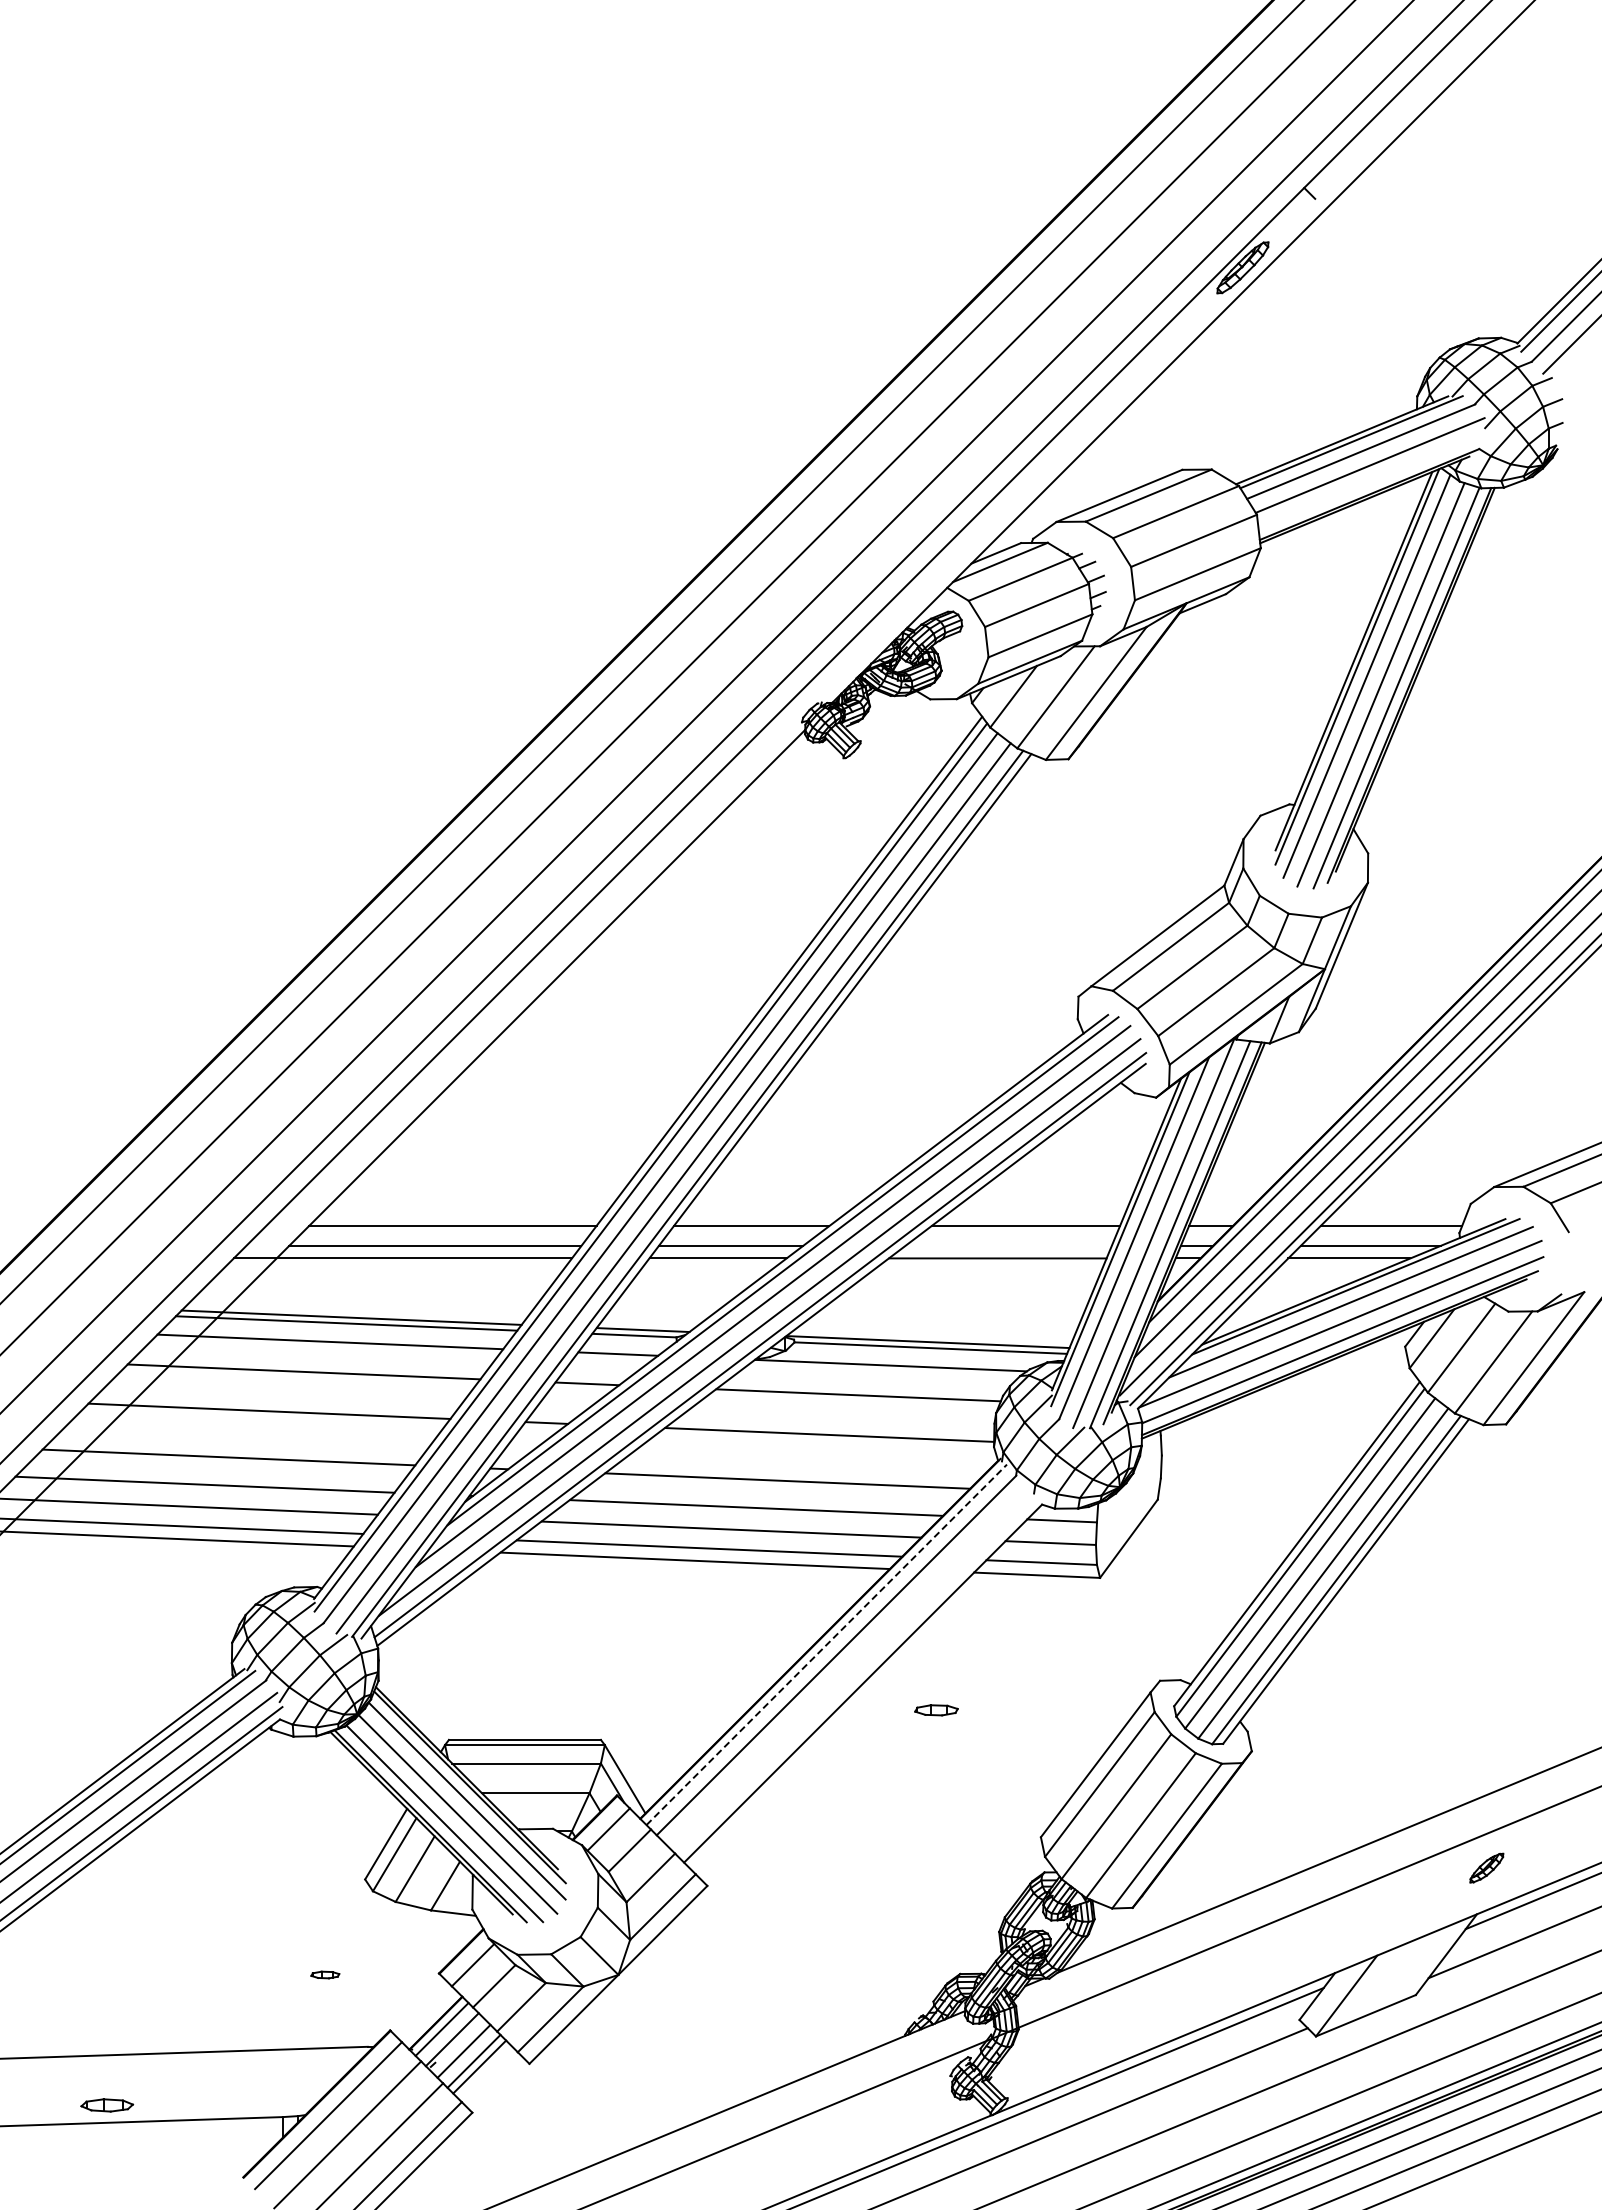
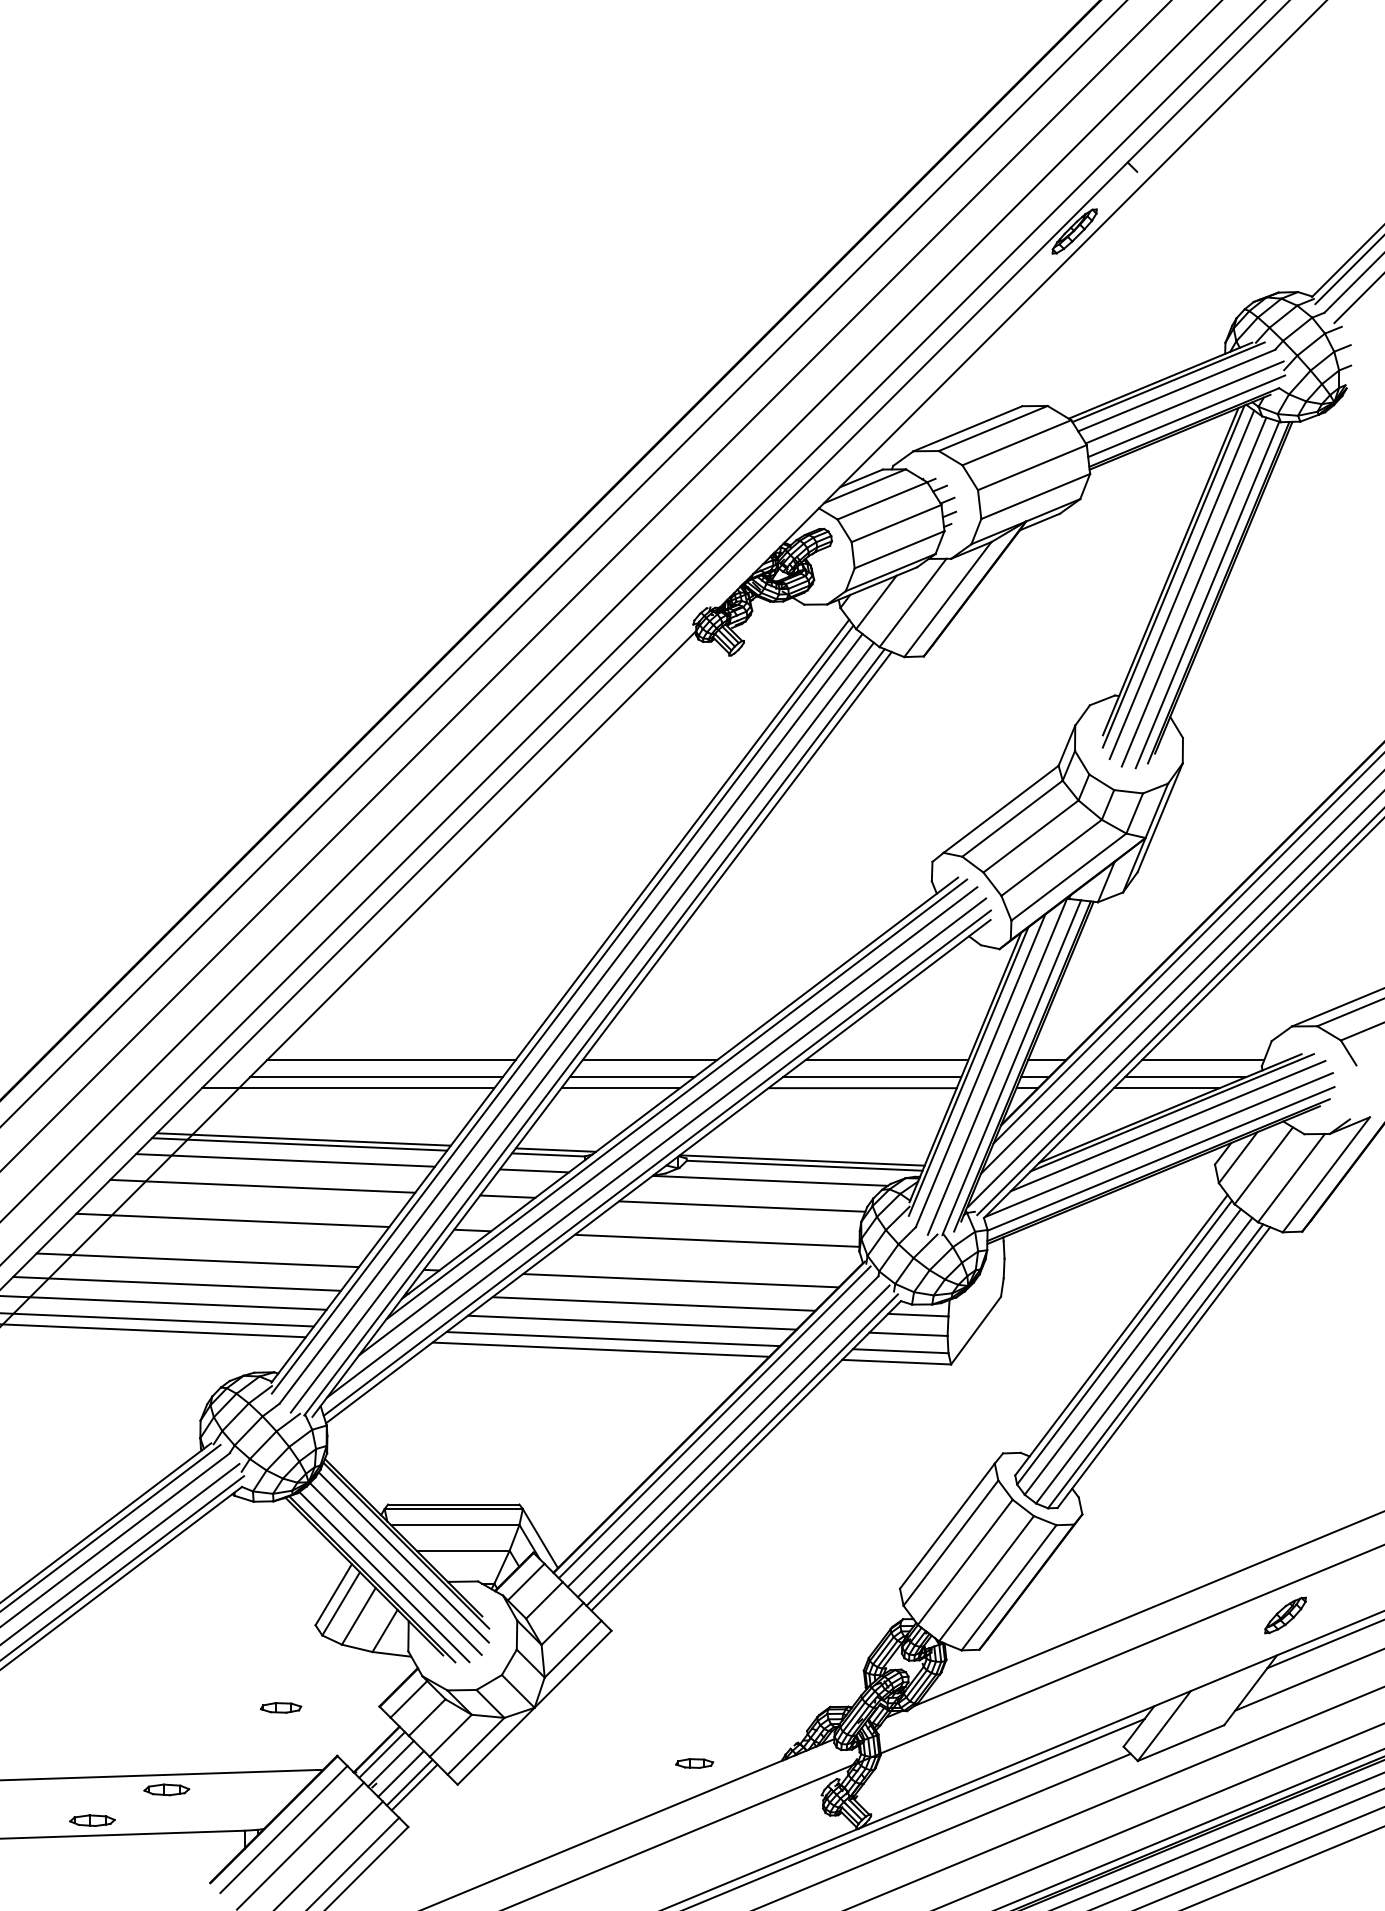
line: (1372, 481) -> (1186, 416), added
line: (1008, 1245) -> (871, 1077), added
line: (826, 1644) -> (714, 1422), dashed -> solid
line: (848, 1666) -> (733, 1441), added
line: (858, 1676) -> (742, 1449), added
part: (936, 1710) -> (694, 1763), moved
part: (1486, 1867) -> (1285, 1614), size x1.43
part: (325, 1974) -> (281, 1707), size x1.67
part: (192, 2069) -> (166, 1789), added

